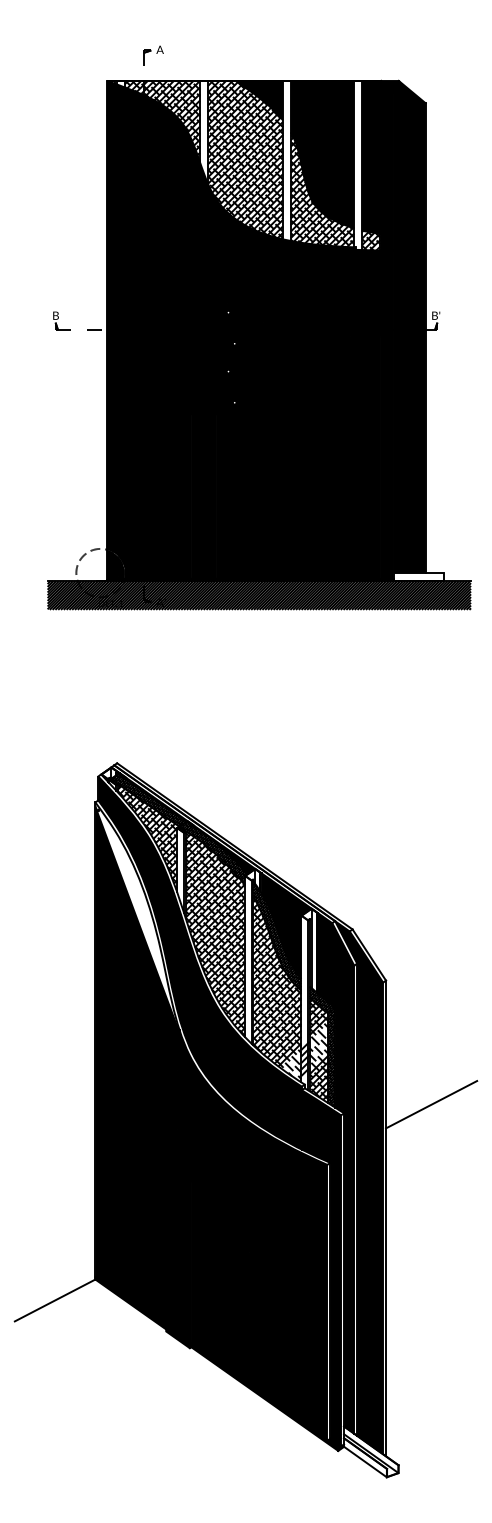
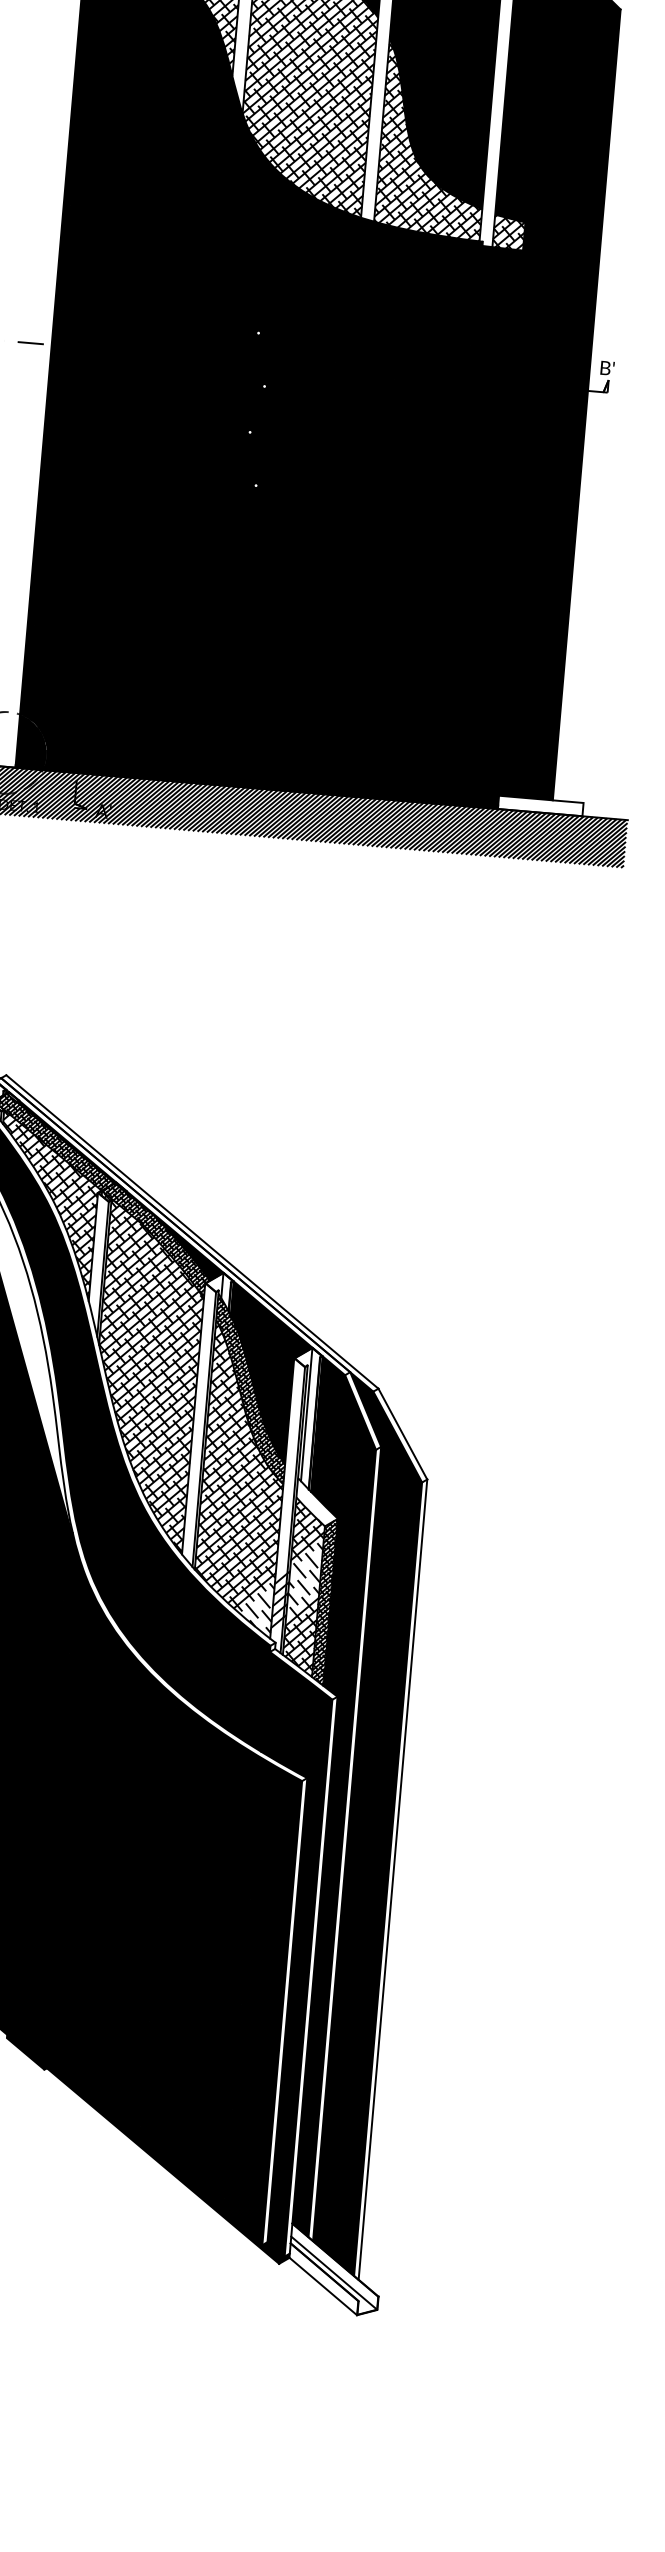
hatch: (321, 999) -> (316, 1502), removed
line: (431, 1104) -> (485, 1694), removed

